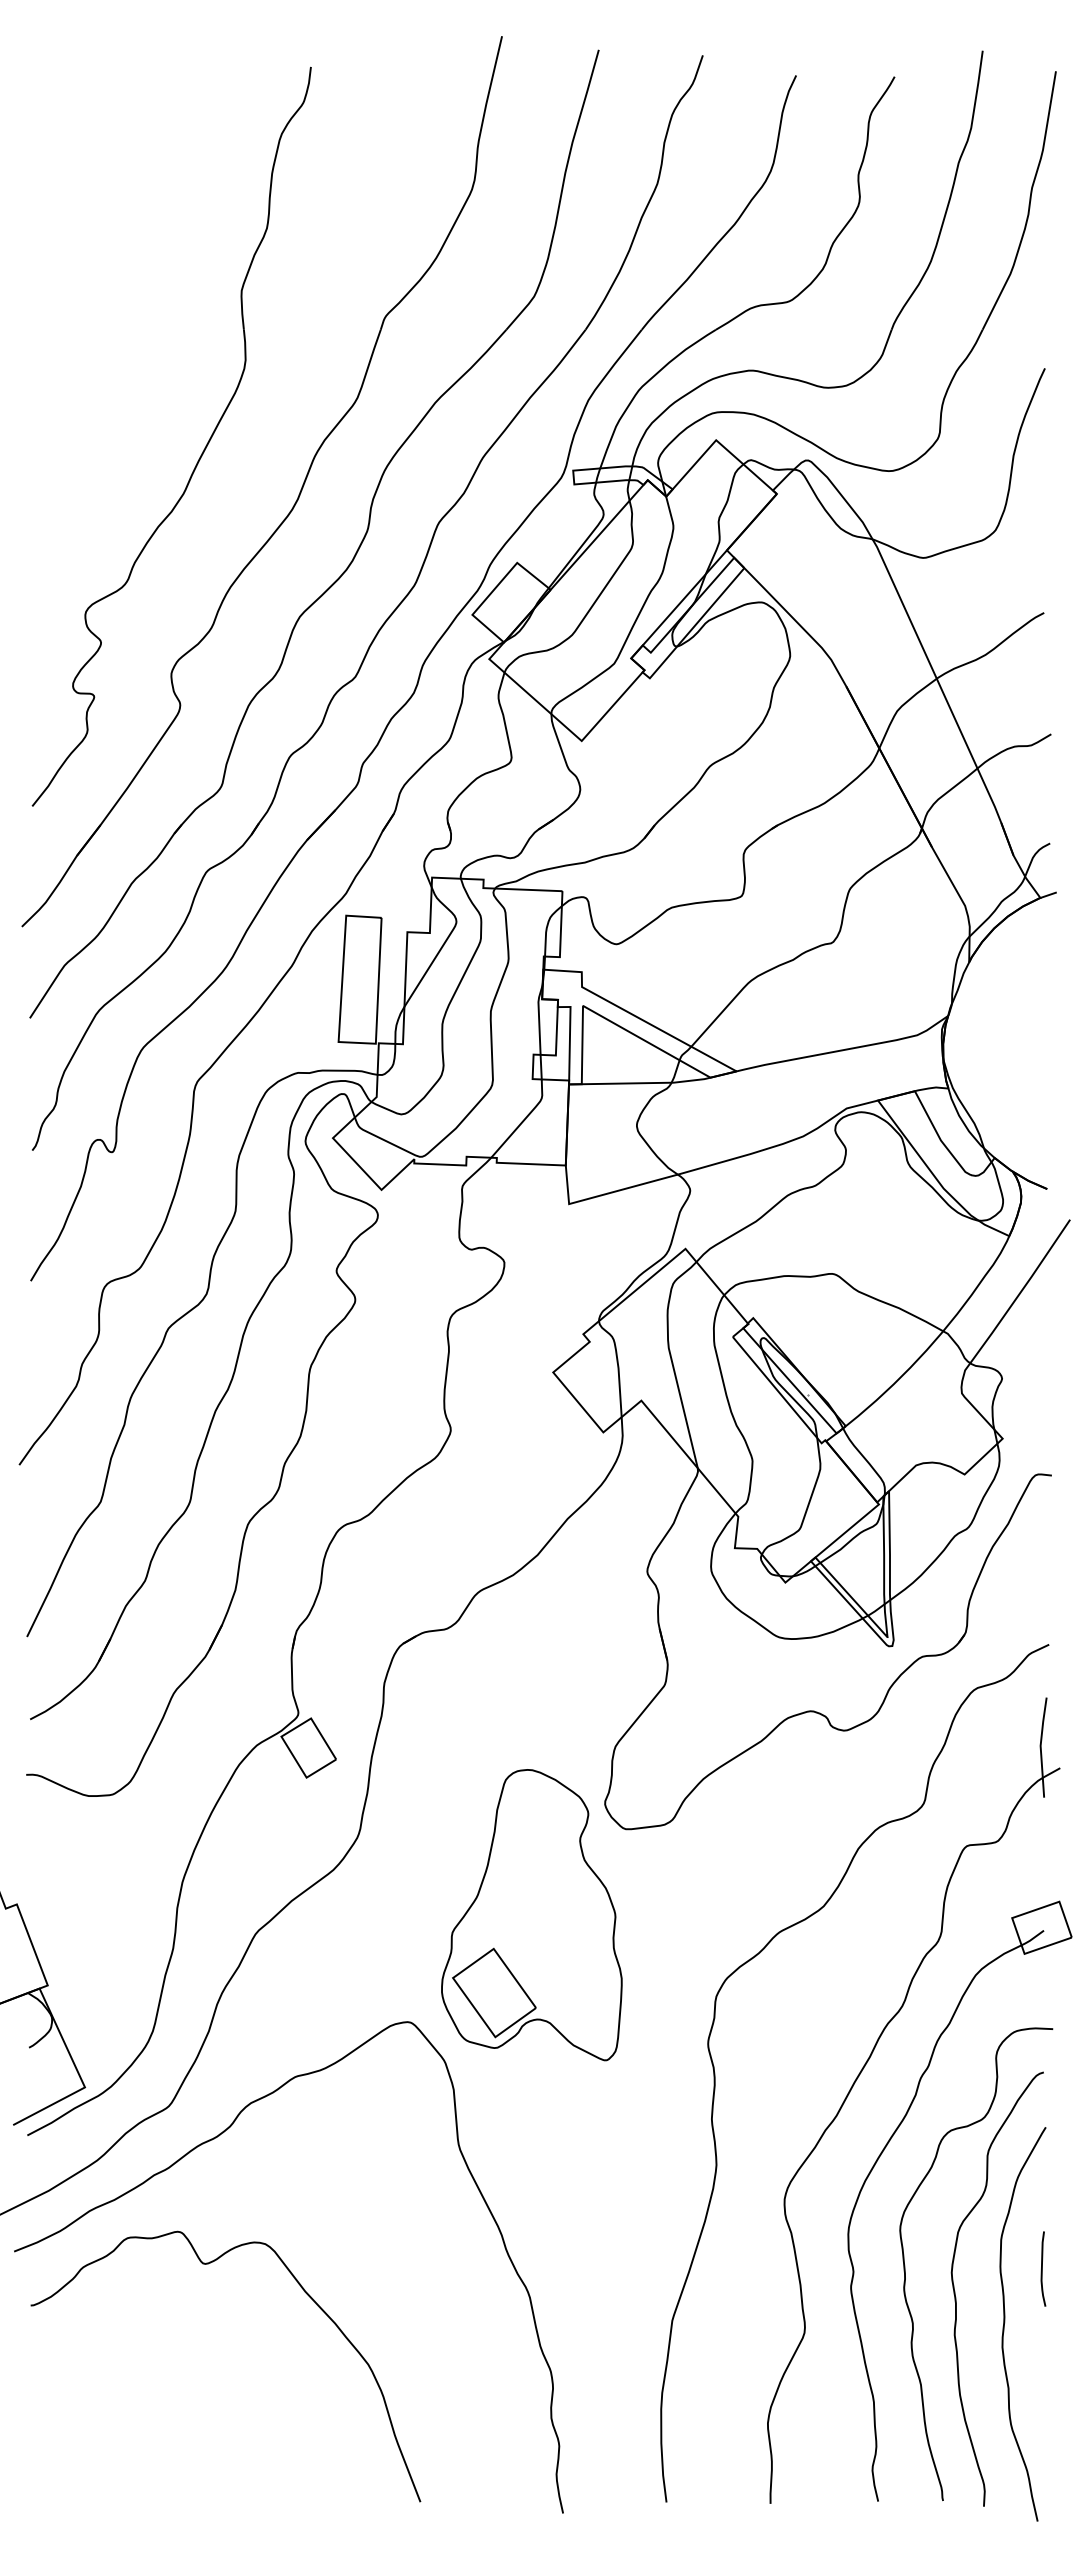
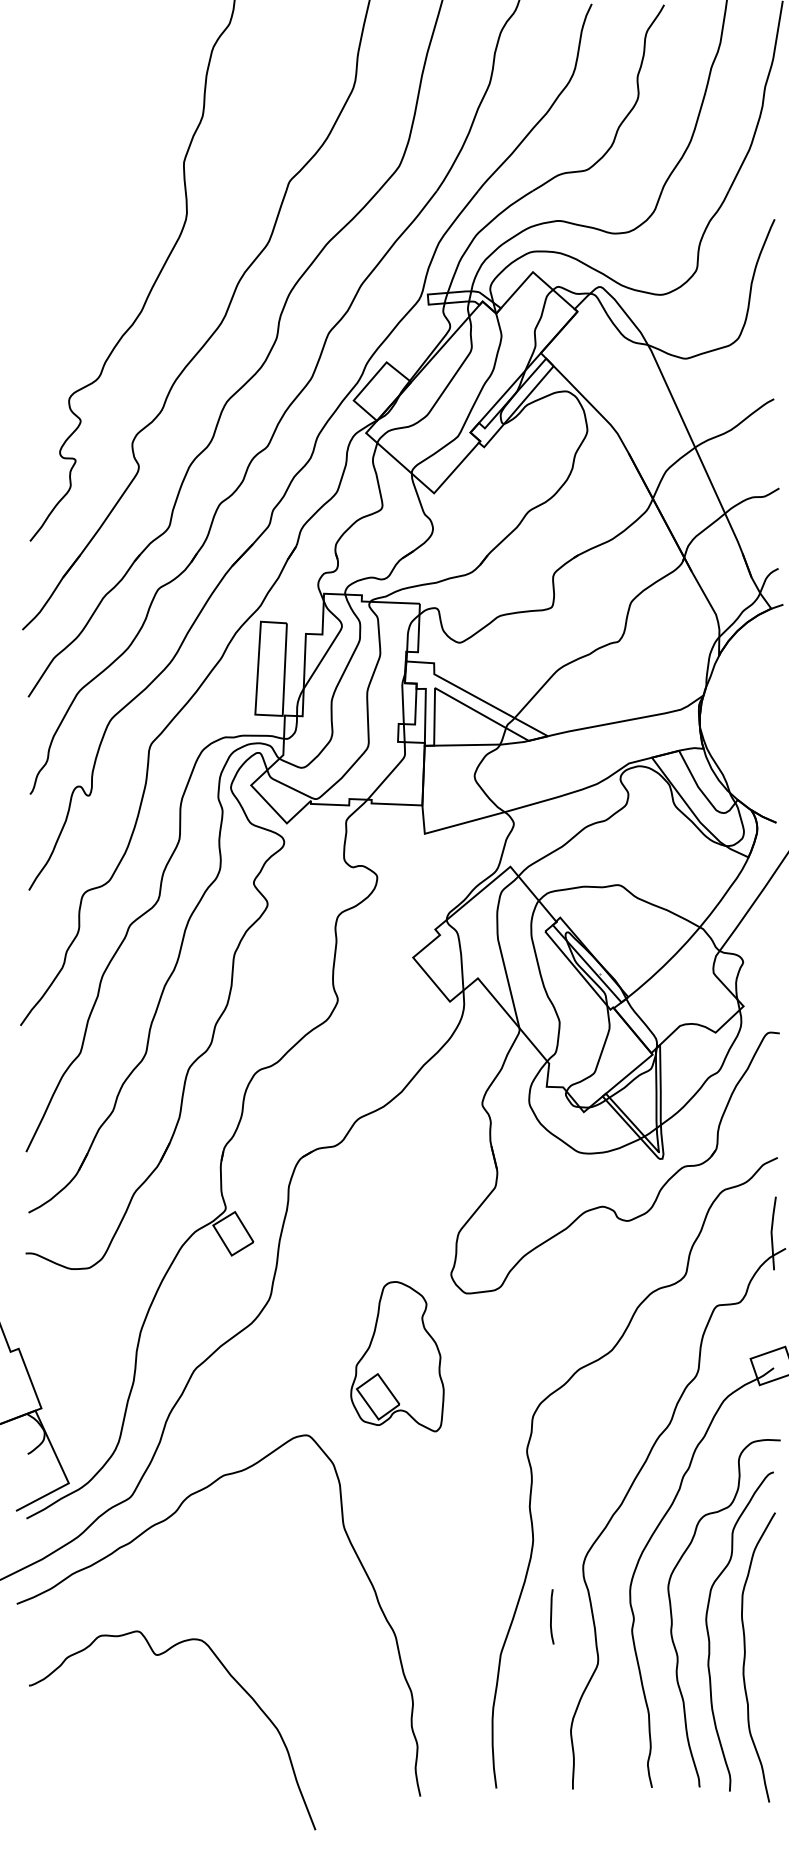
part: (531, 1915) -> (397, 1356), size x0.7
curve: (208, 2264) -> (159, 1655), moved
curve: (1042, 2268) -> (551, 1616), moved

